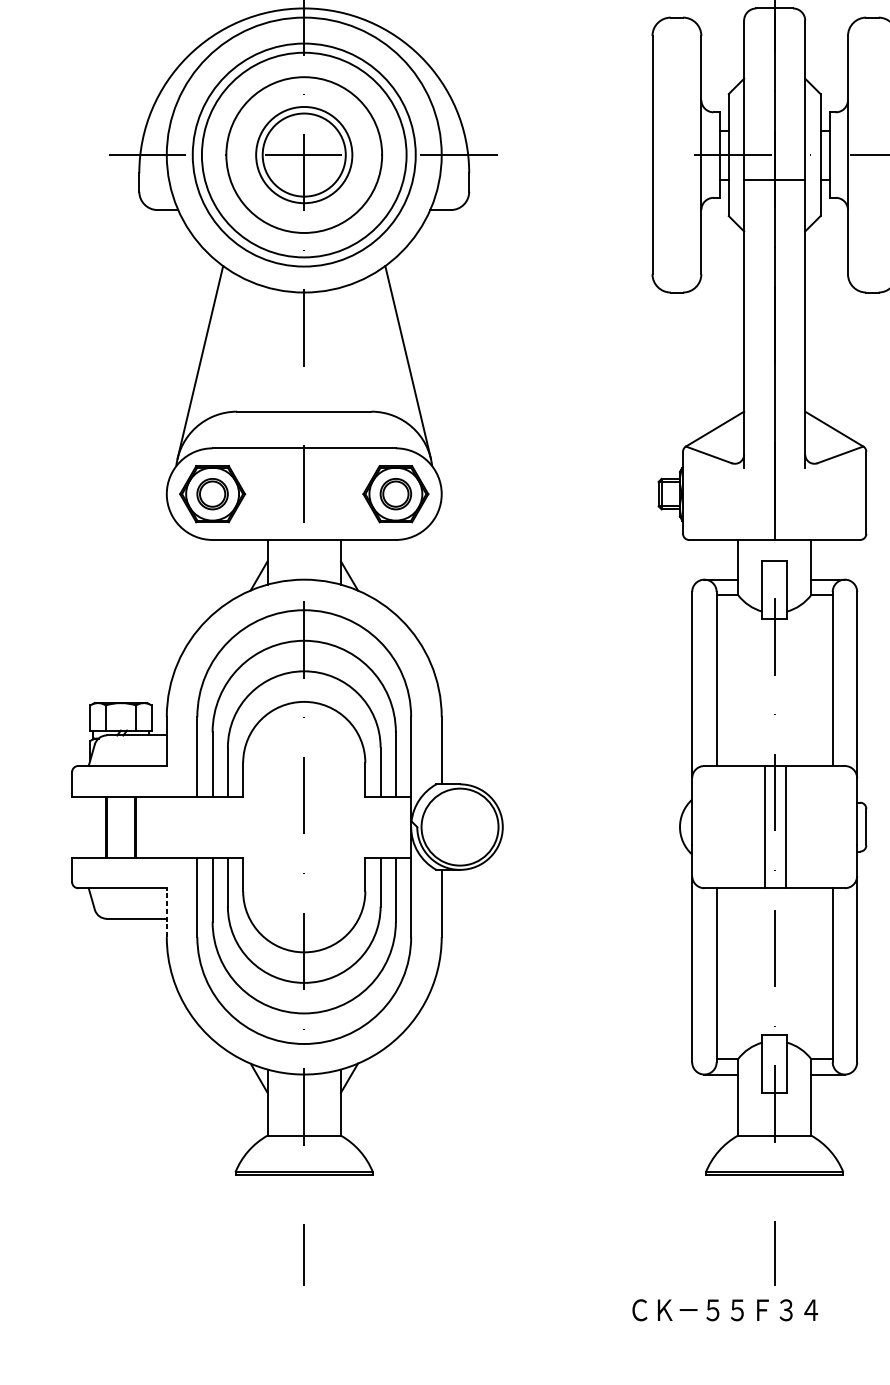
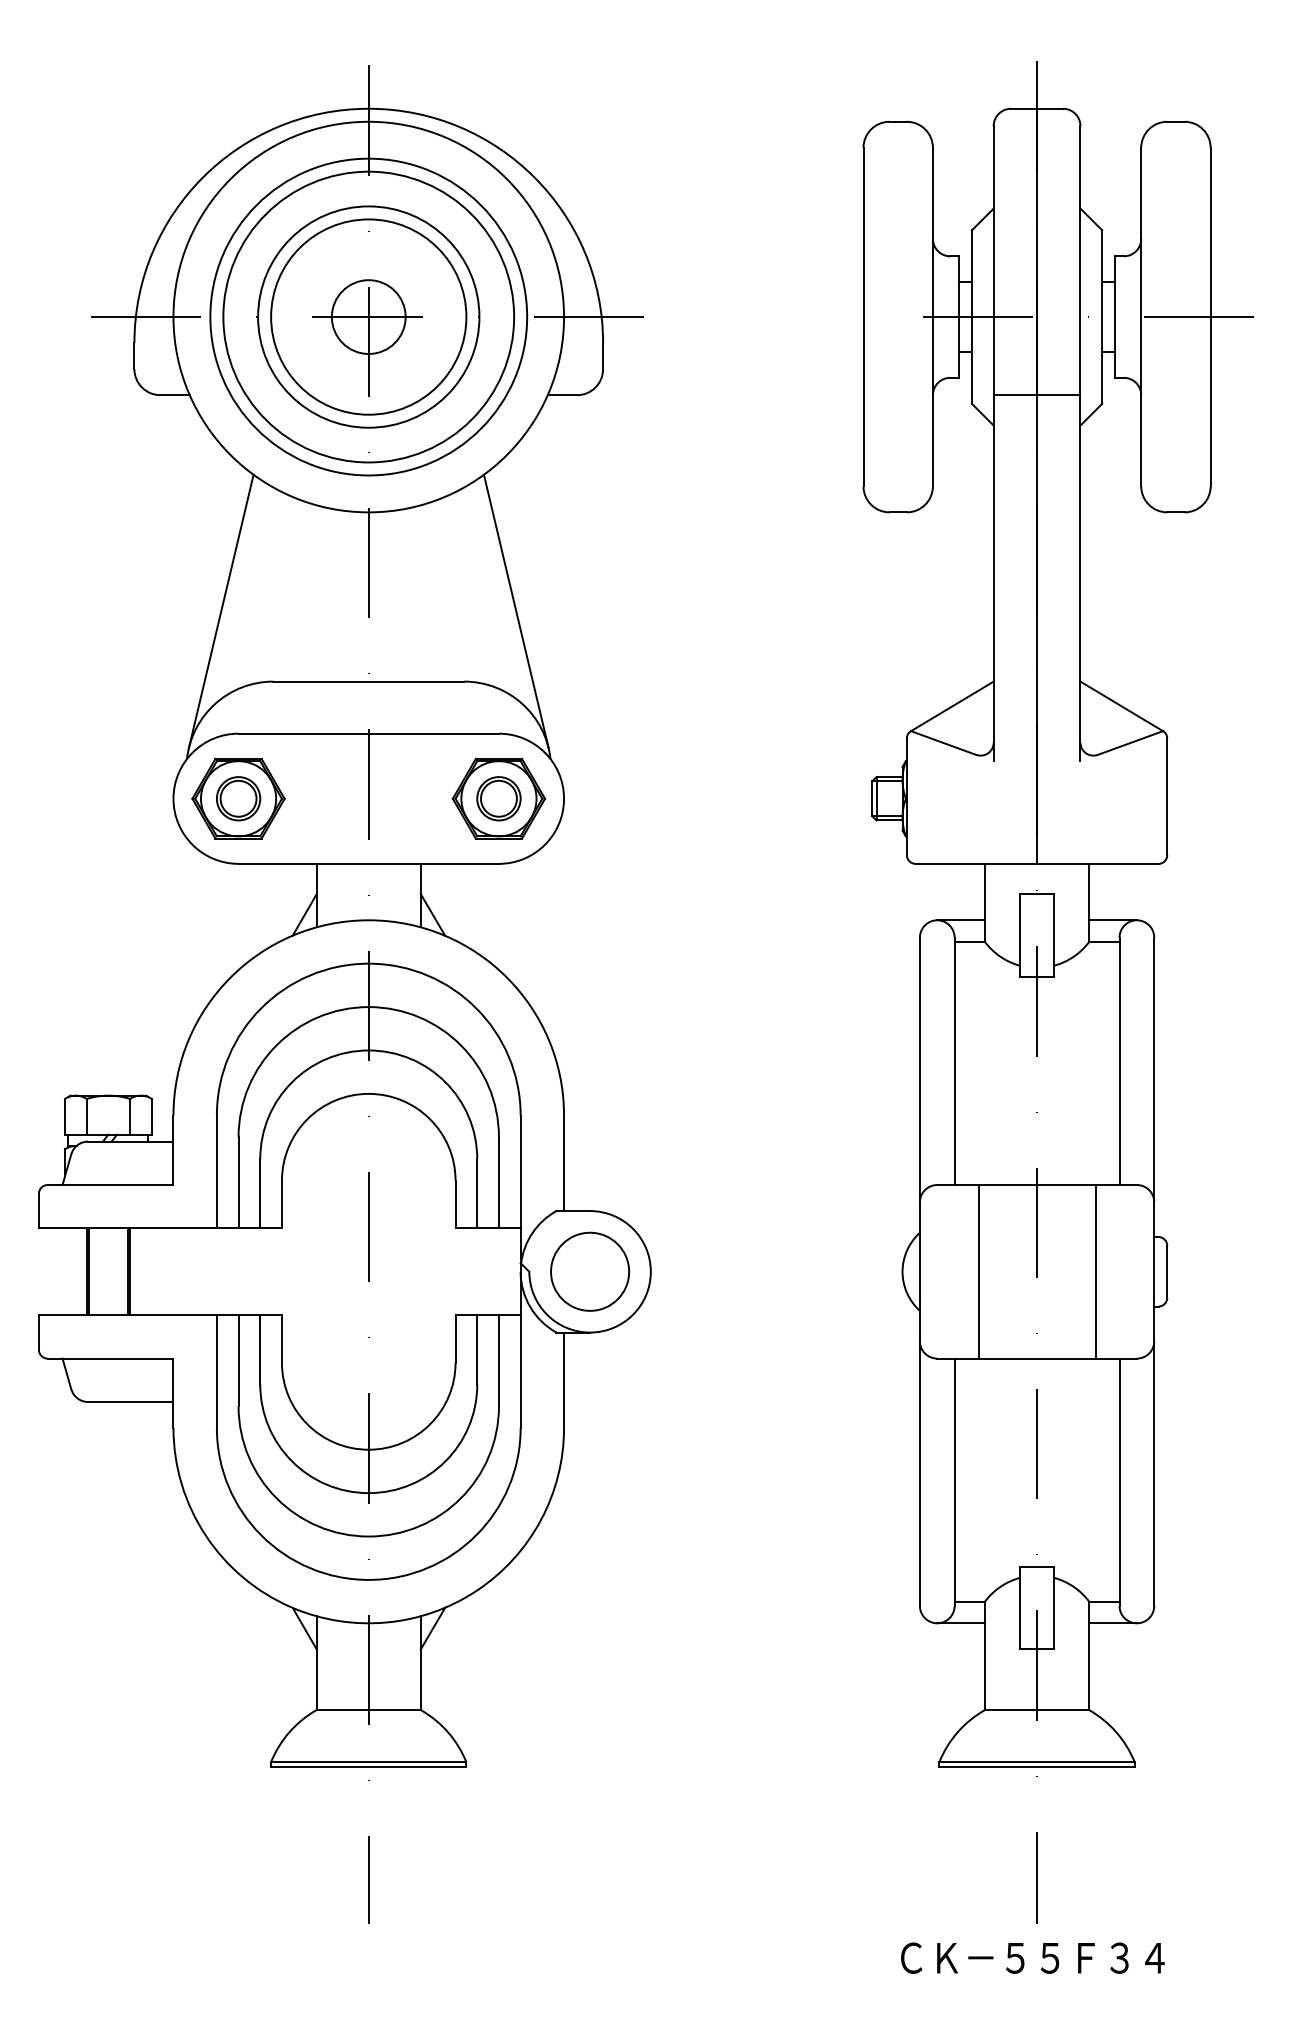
circle: (304, 154) -> (368, 316), size x0.62
circle: (304, 154) -> (368, 316), size x1.43
line: (774, 180) -> (1036, 395), moved
circle: (460, 826) -> (590, 1271), size x0.71
line: (765, 826) -> (978, 1271), moved
line: (785, 826) -> (1095, 1271), moved
line: (166, 912) -> (173, 1393), dashed -> solid
text: (725, 1309) -> (1032, 1957), moved

